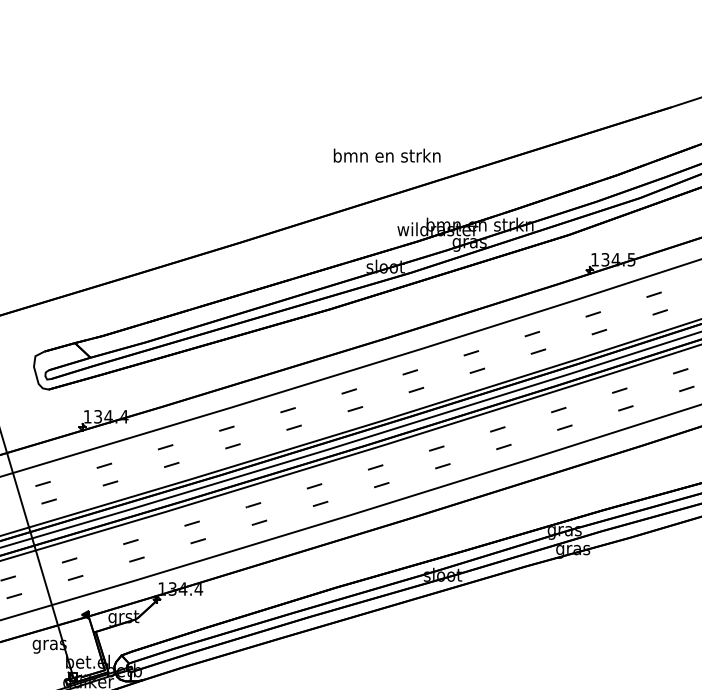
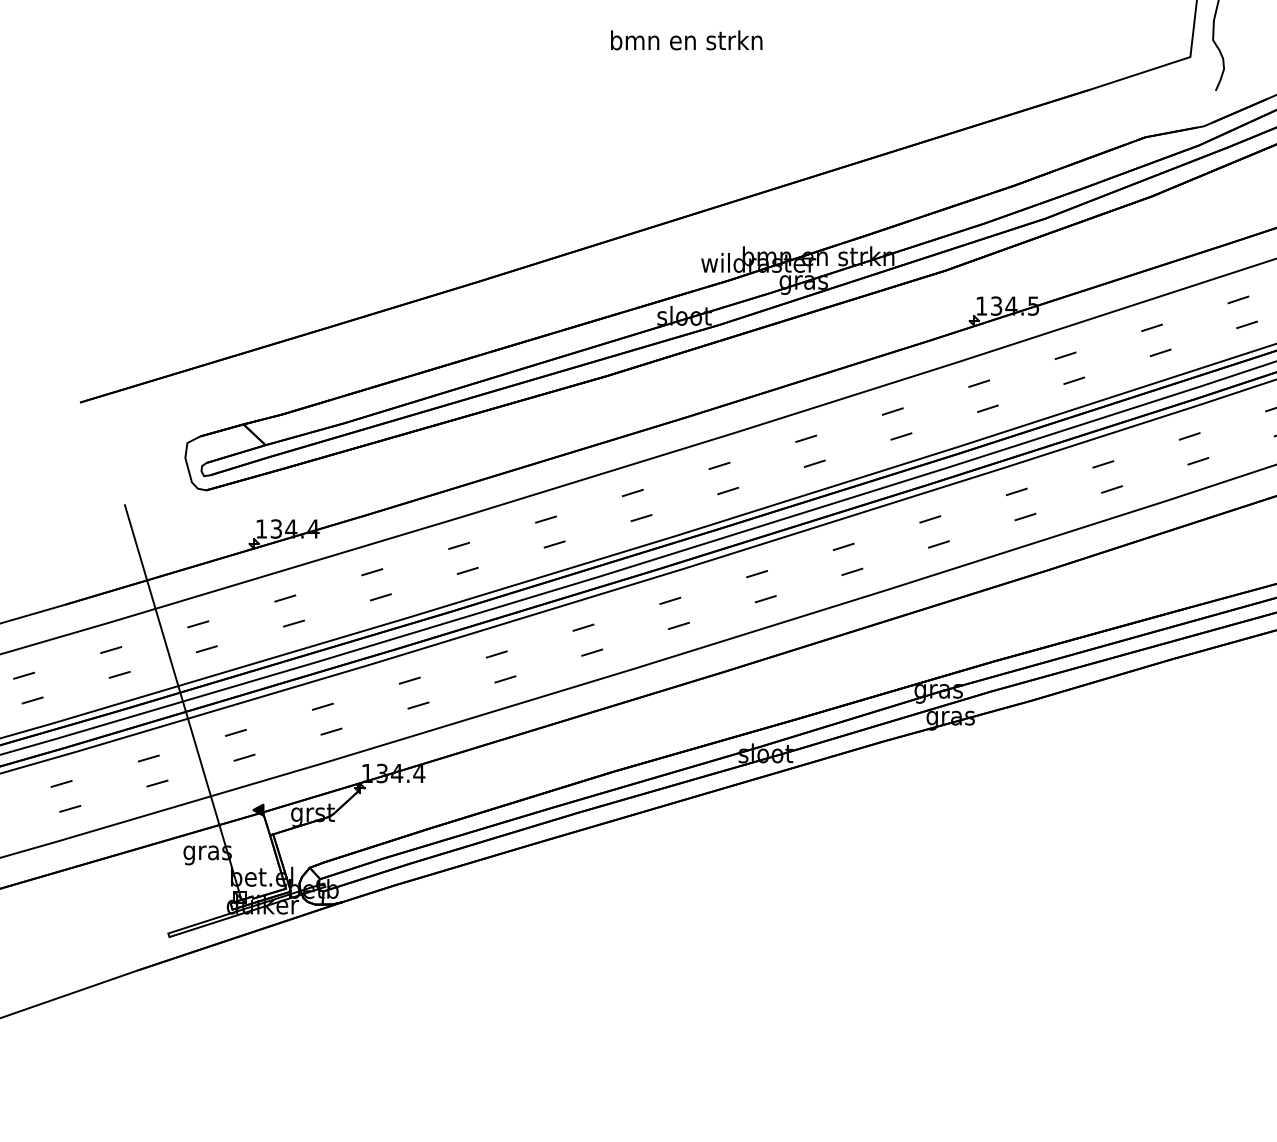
text: (387, 155) -> (686, 40), moved

